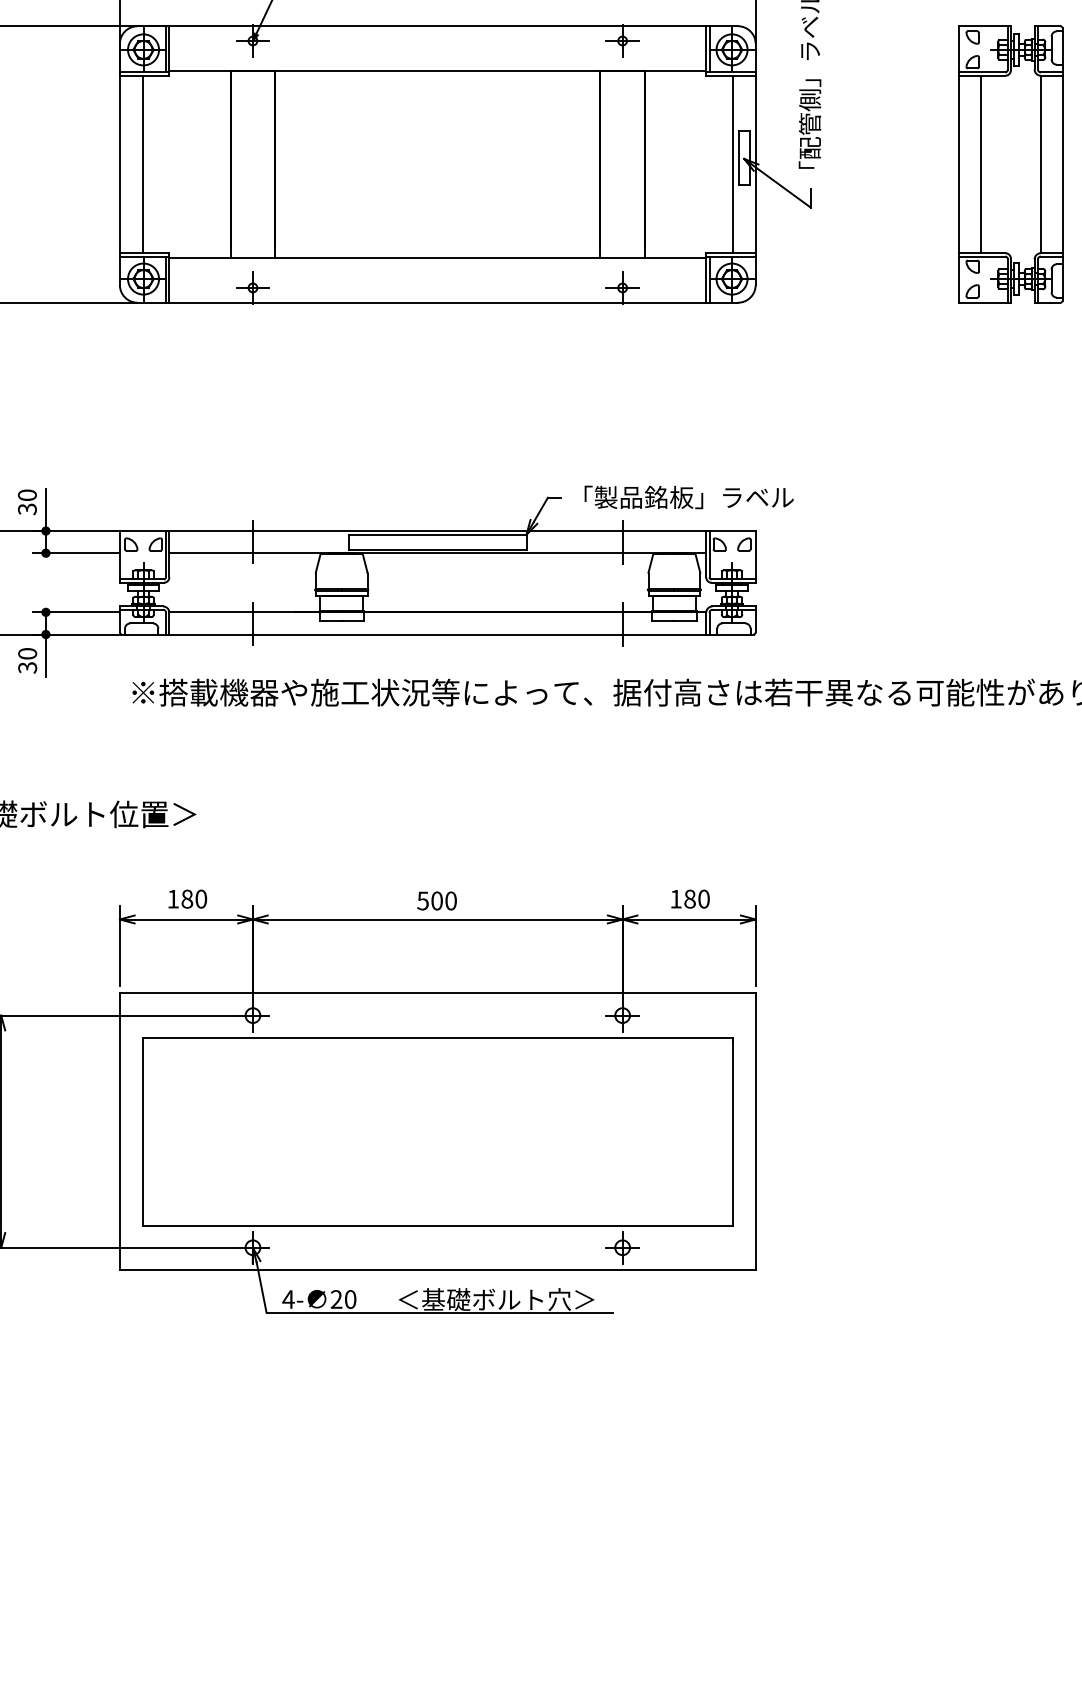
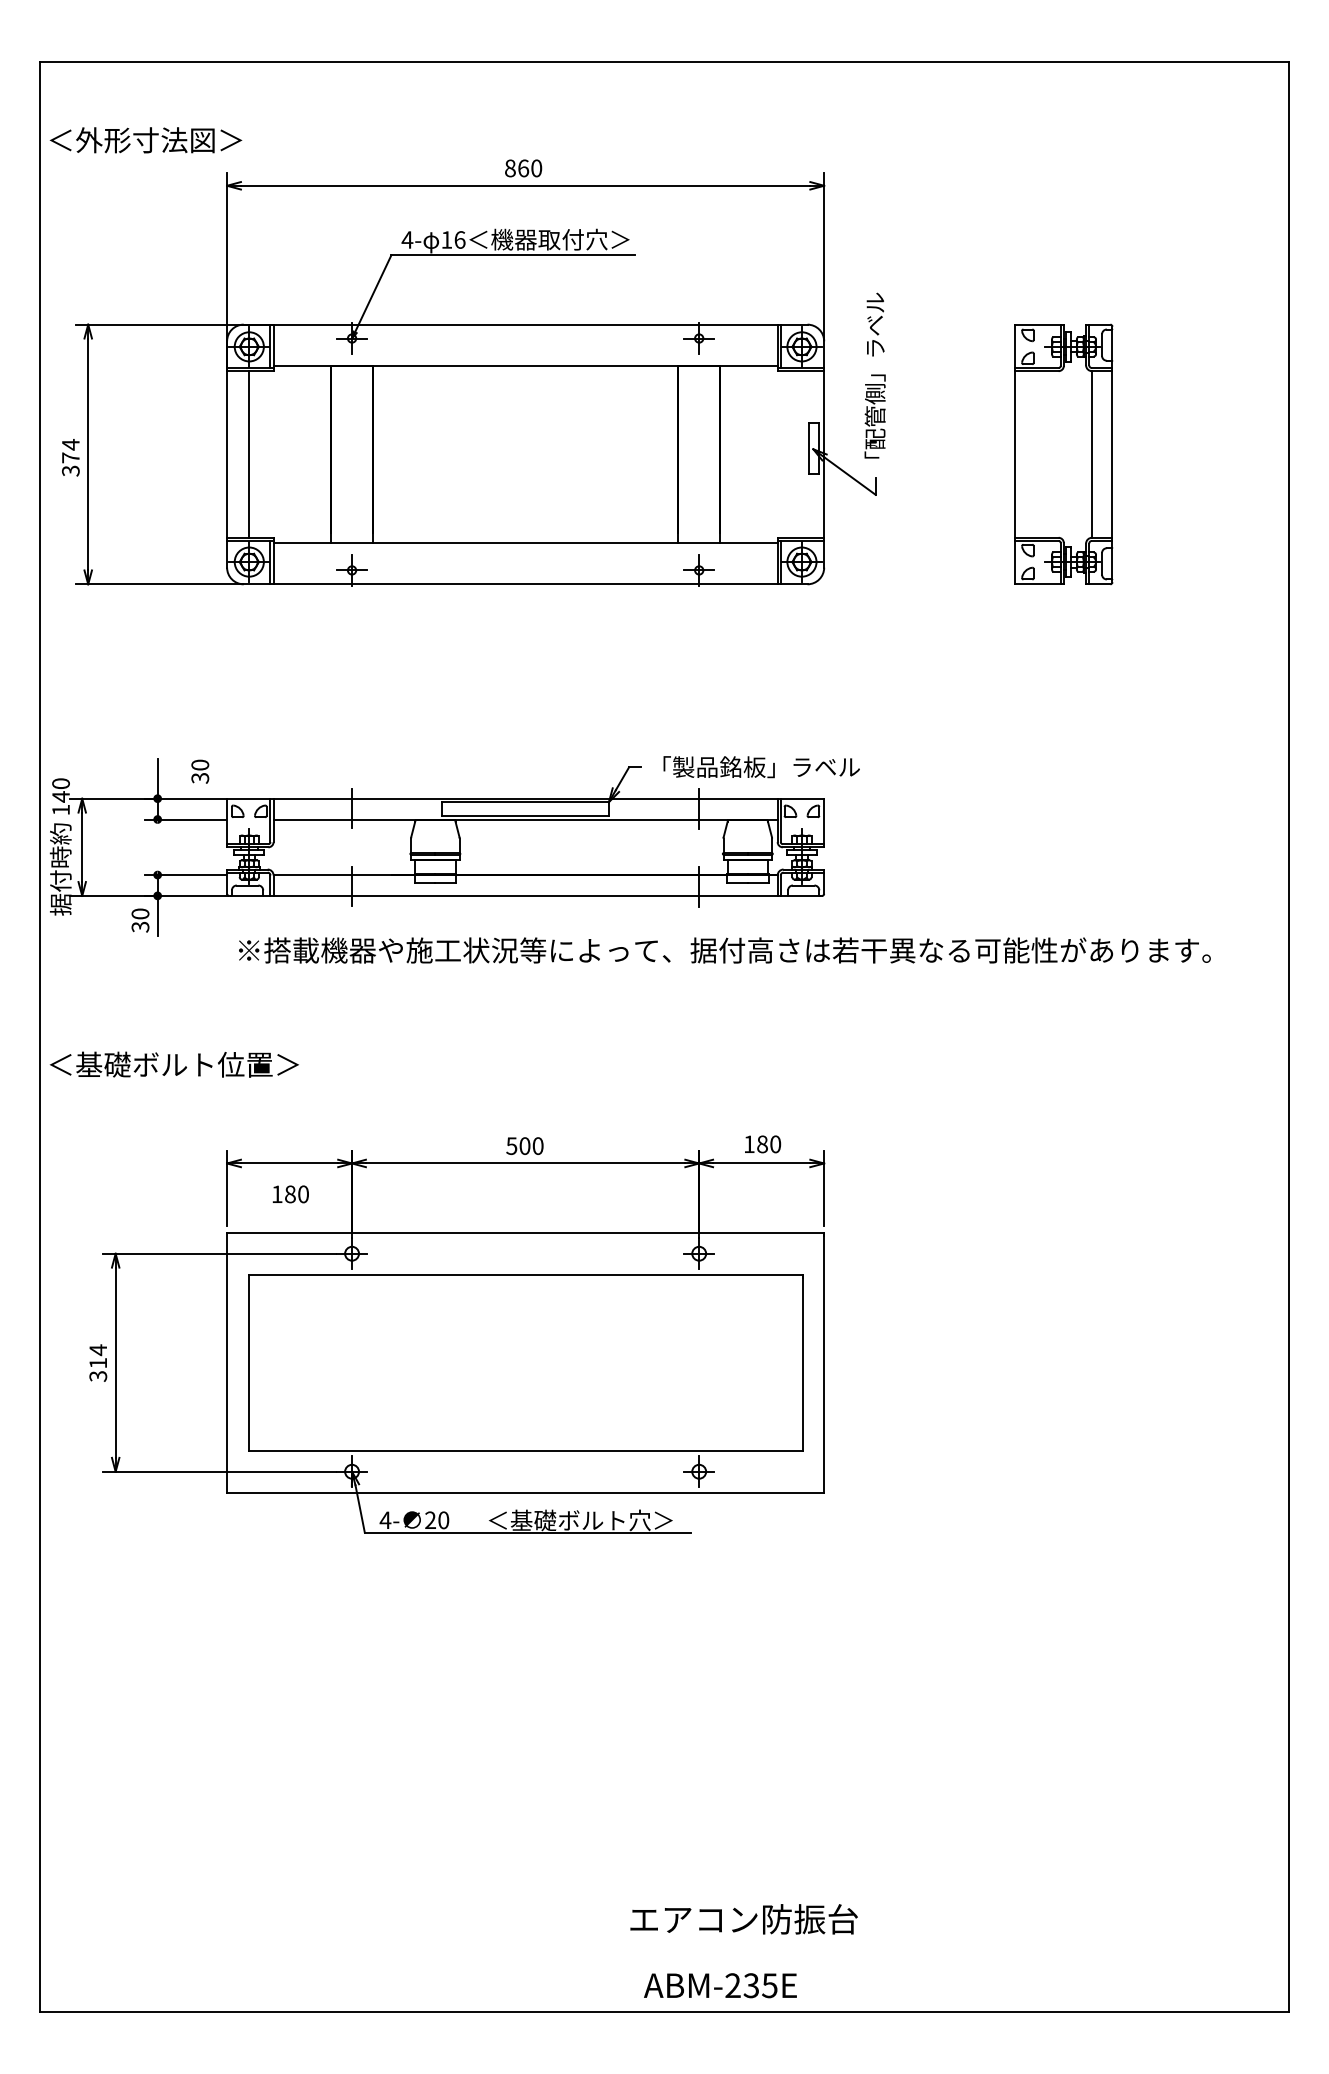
line: (732, 164) -> (802, 454), removed
line: (981, 164) -> (1036, 454), removed
text: (27, 502) -> (200, 771), moved
text: (187, 899) -> (290, 1194), moved

